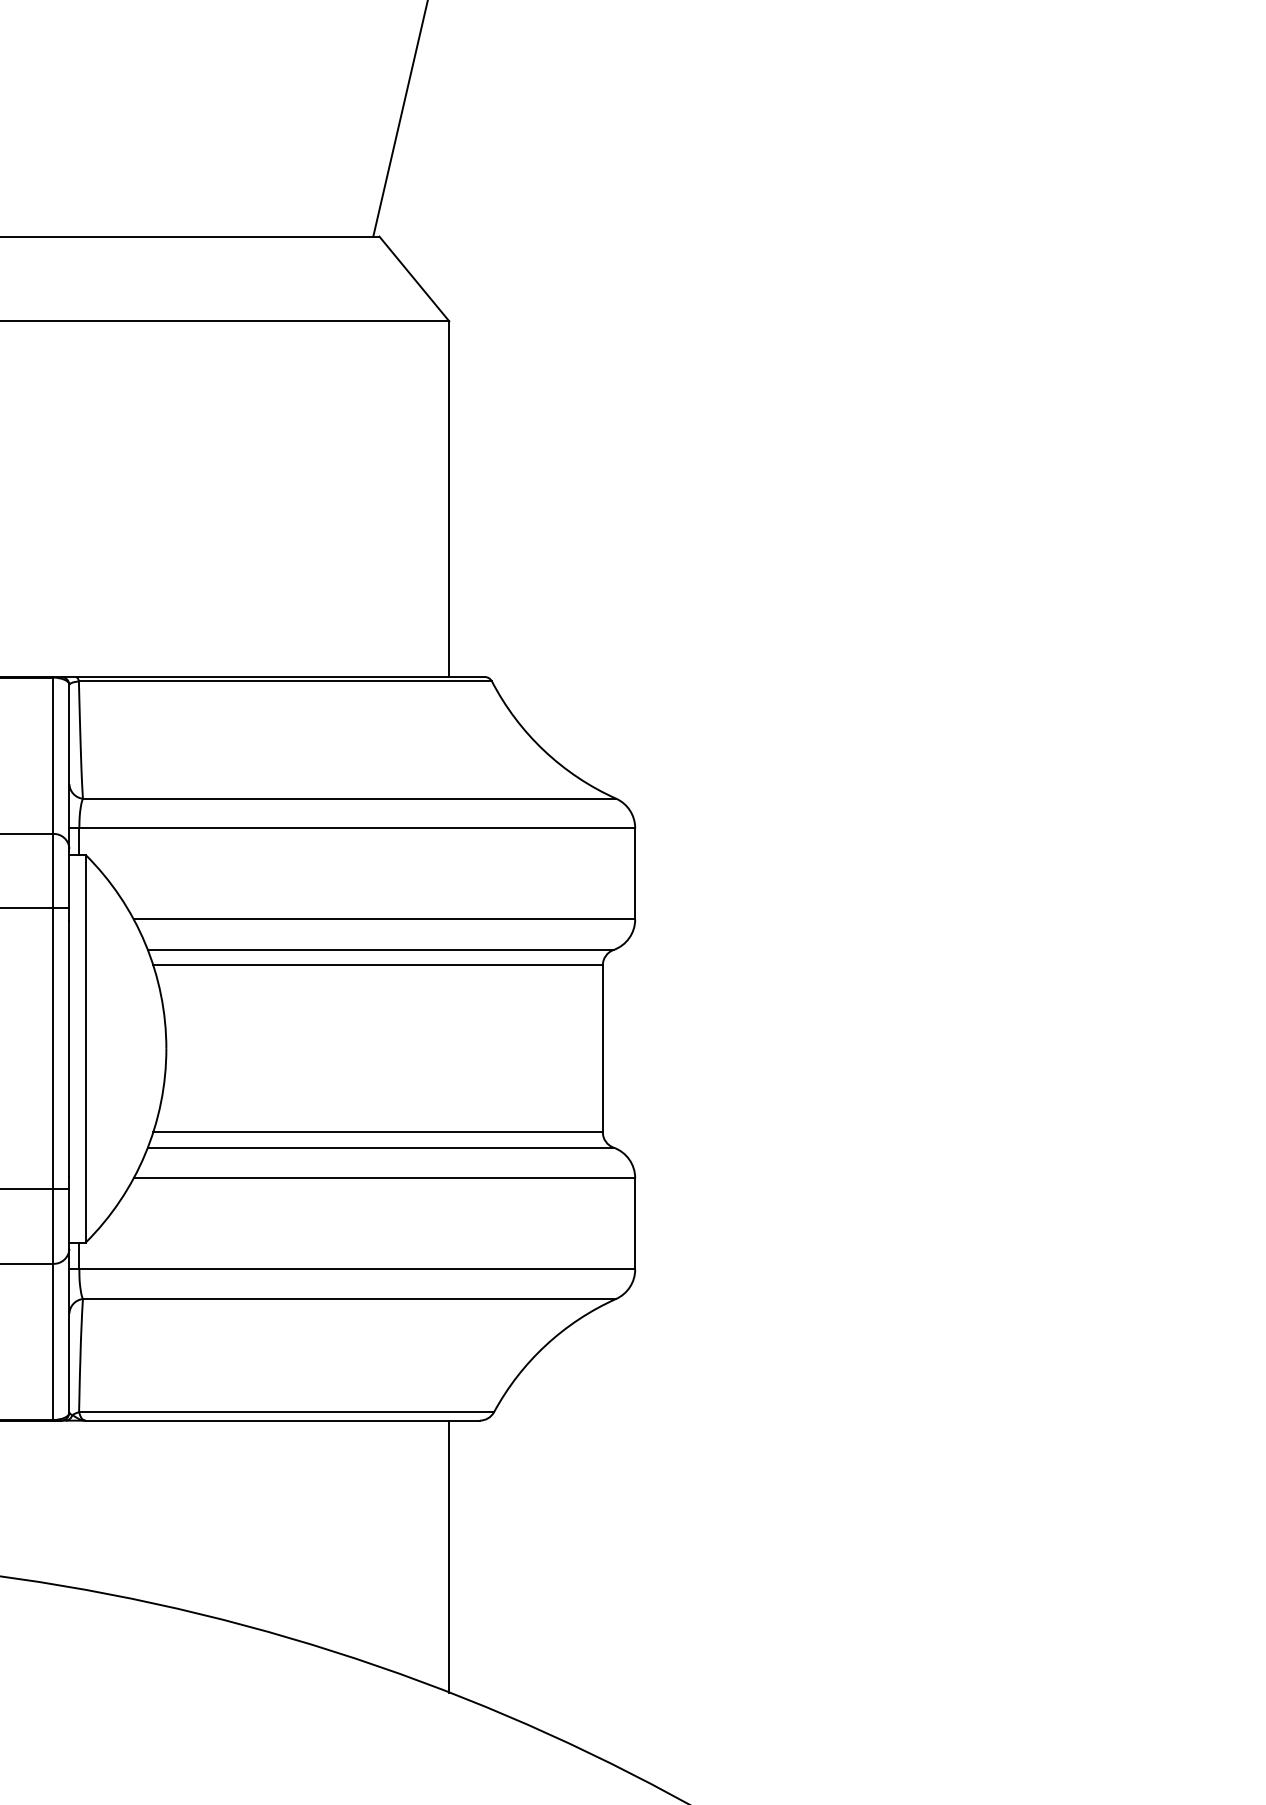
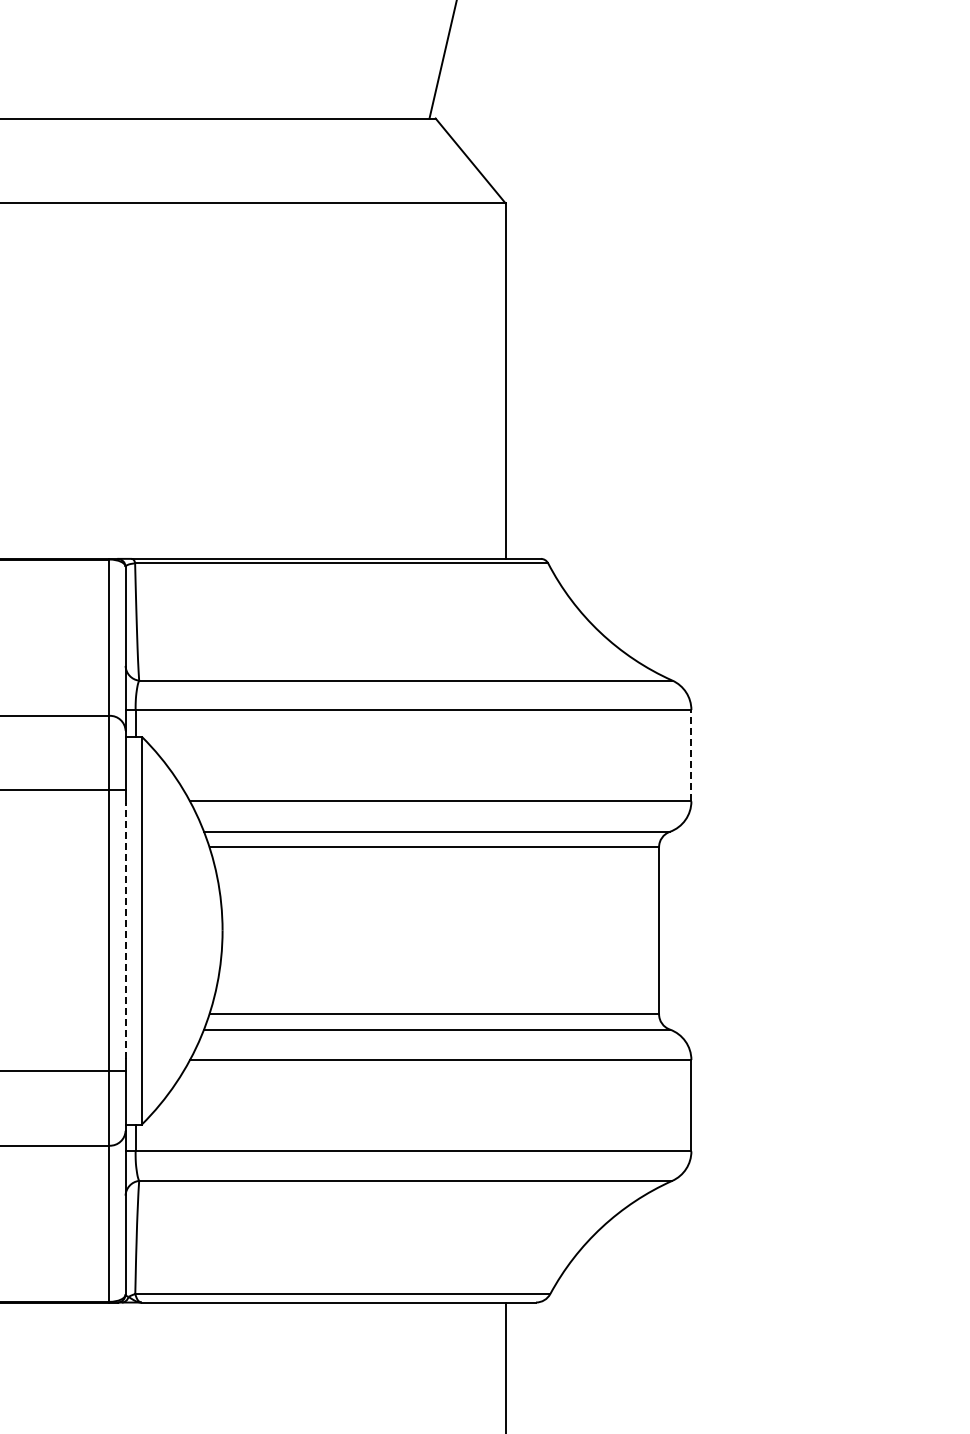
line: (635, 873) -> (691, 755), solid -> dashed
line: (69, 1048) -> (125, 930), solid -> dashed

